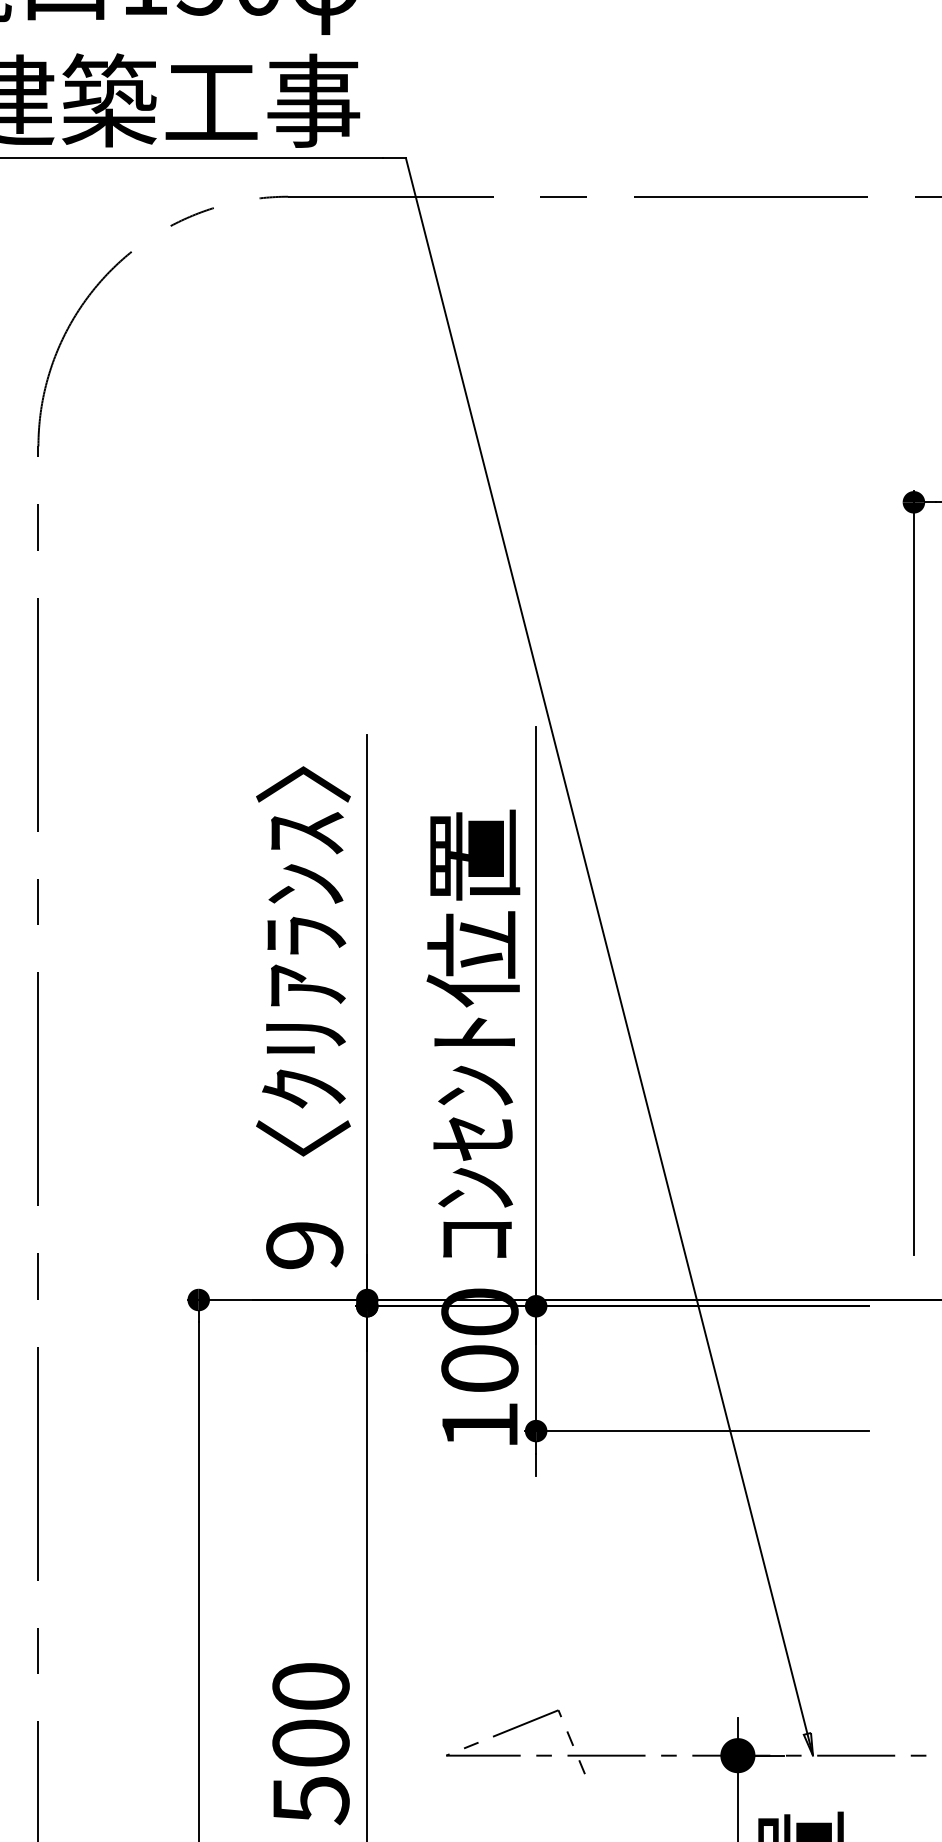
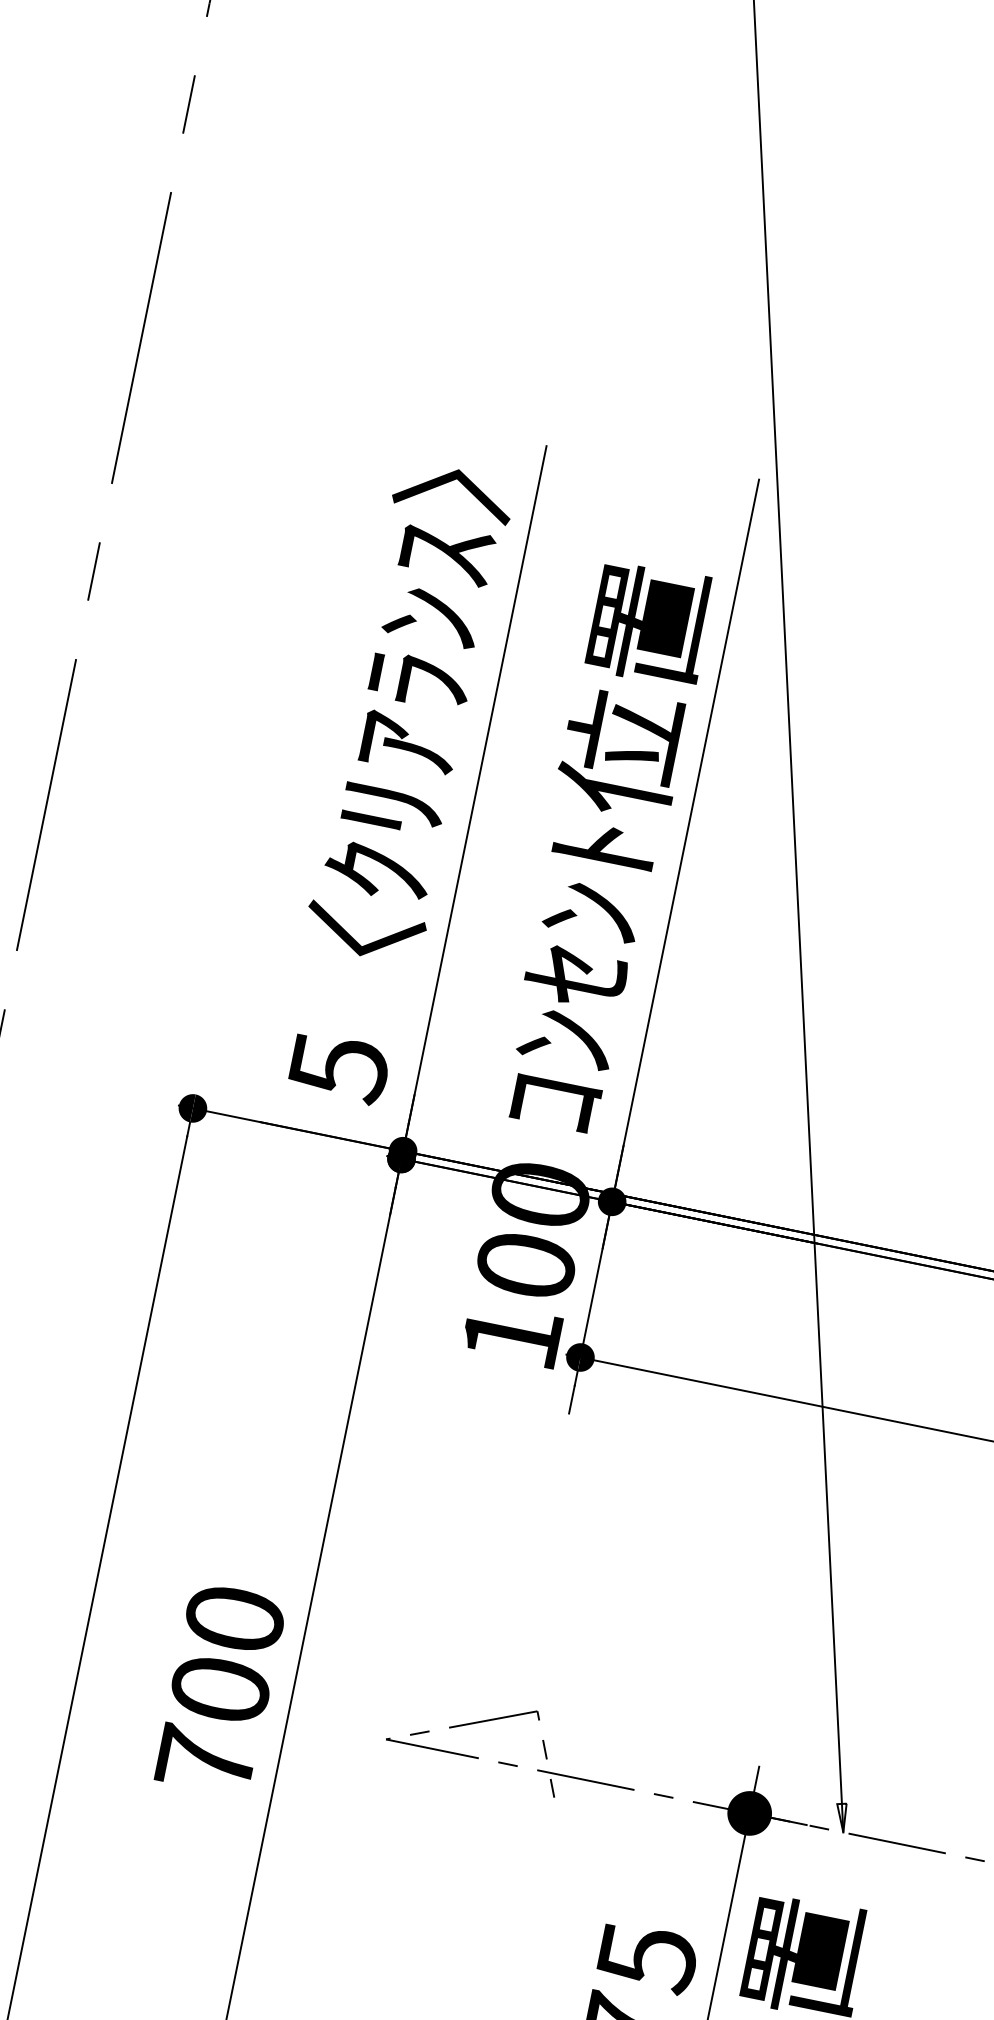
text: (304, 1246) -> (338, 1068), 9 -> 5
text: (311, 1800) -> (206, 1761), 500 -> 700

